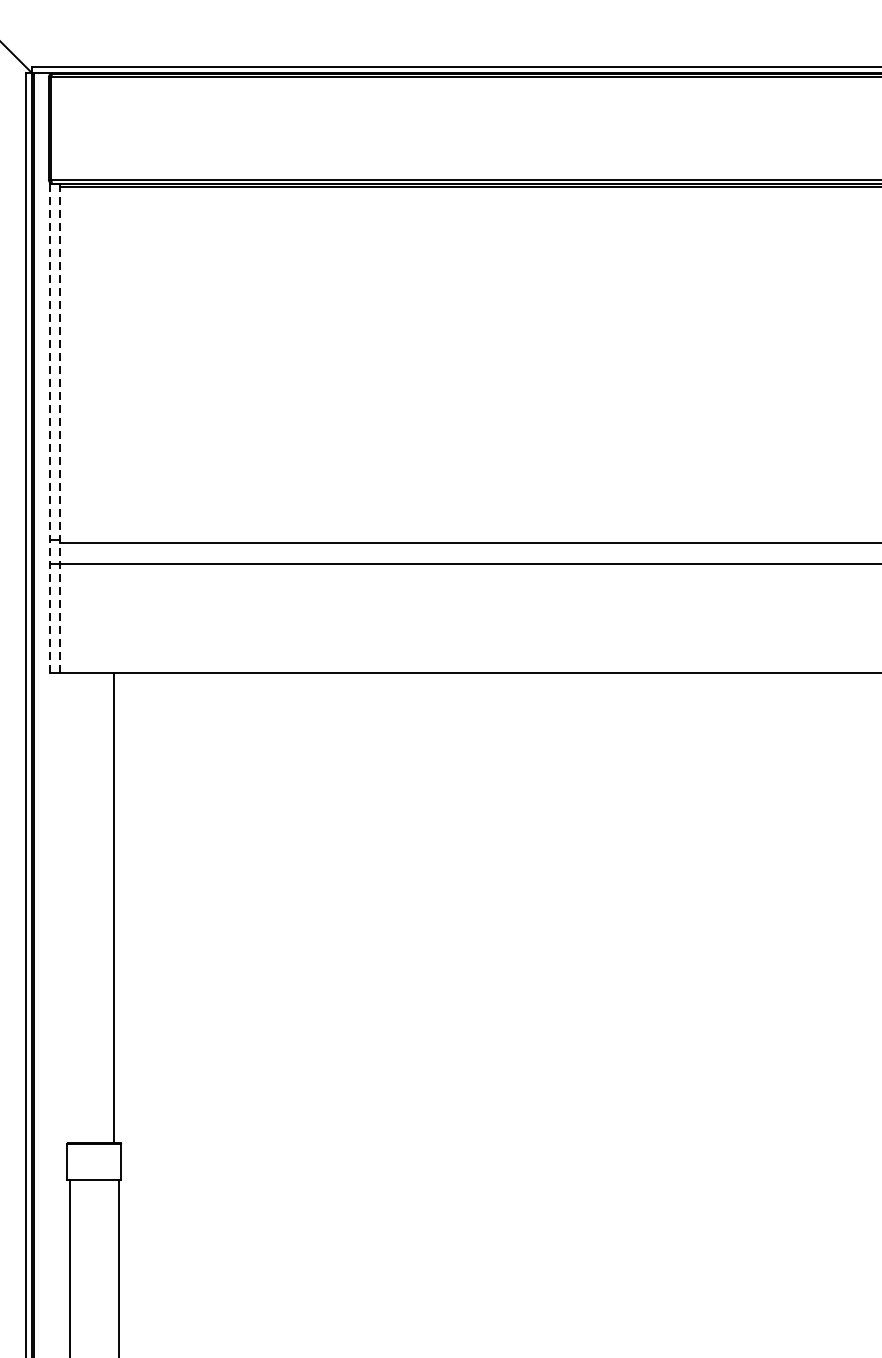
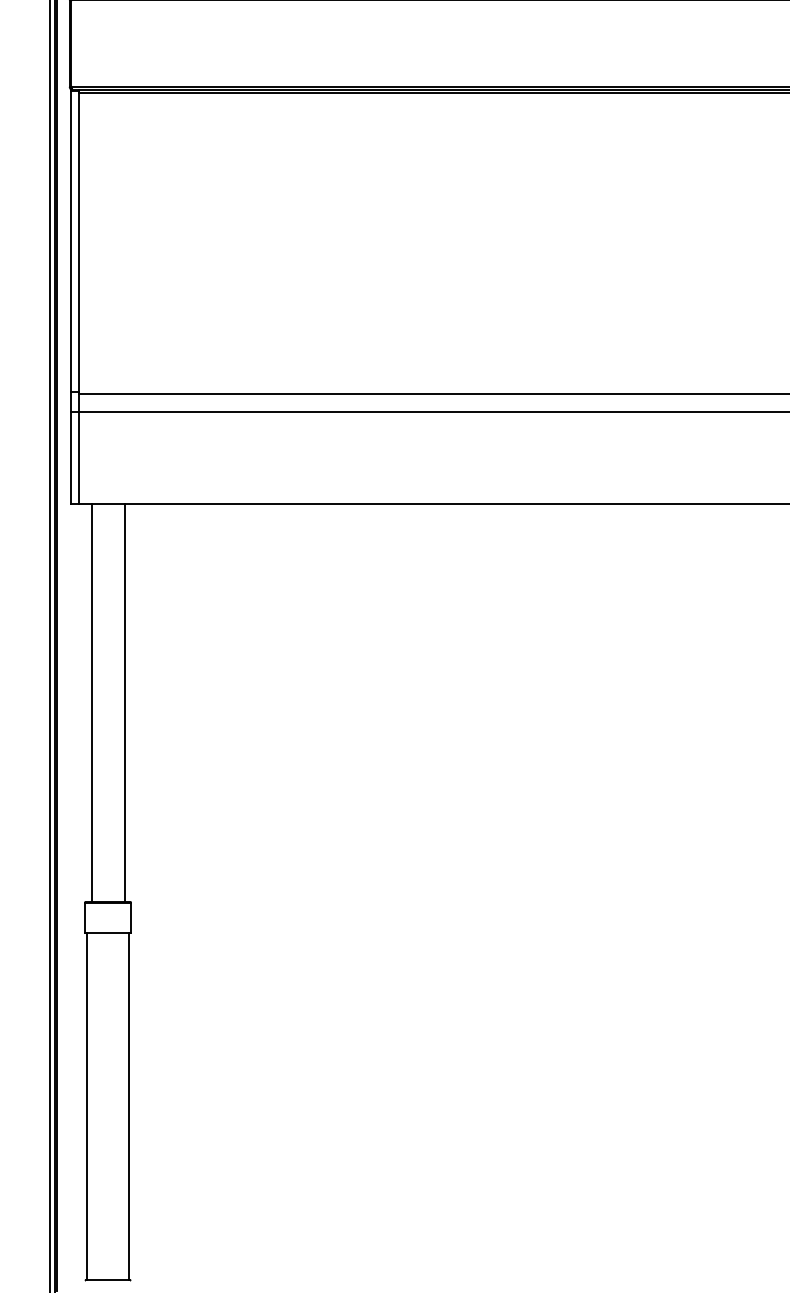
line: (49, 428) -> (70, 297), dashed -> solid
line: (60, 428) -> (79, 297), dashed -> solid
line: (74, 908) -> (91, 703), added

